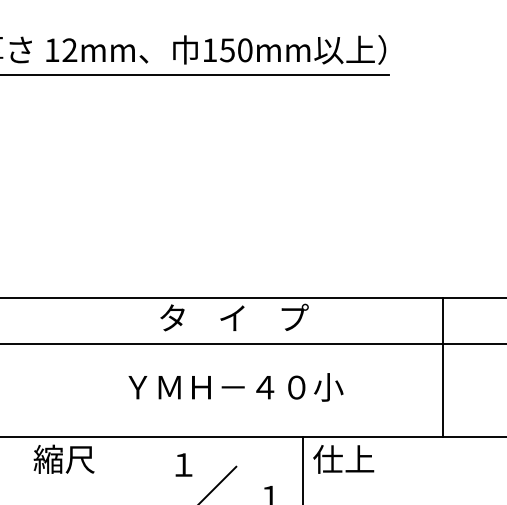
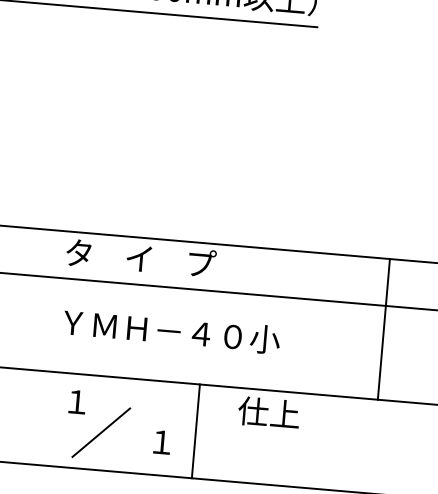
line: (442, 367) -> (383, 329), moved
text: (235, 387) -> (171, 331), moved
text: (343, 459) -> (268, 412), moved

